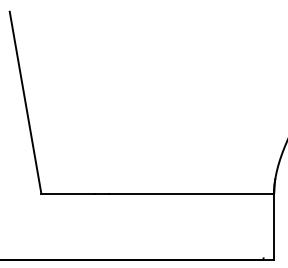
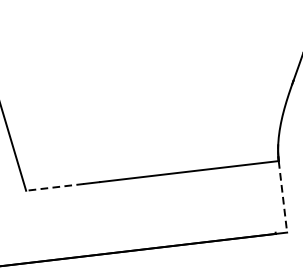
line: (68, 193) -> (55, 187), solid -> dashed
line: (274, 226) -> (283, 196), solid -> dashed

